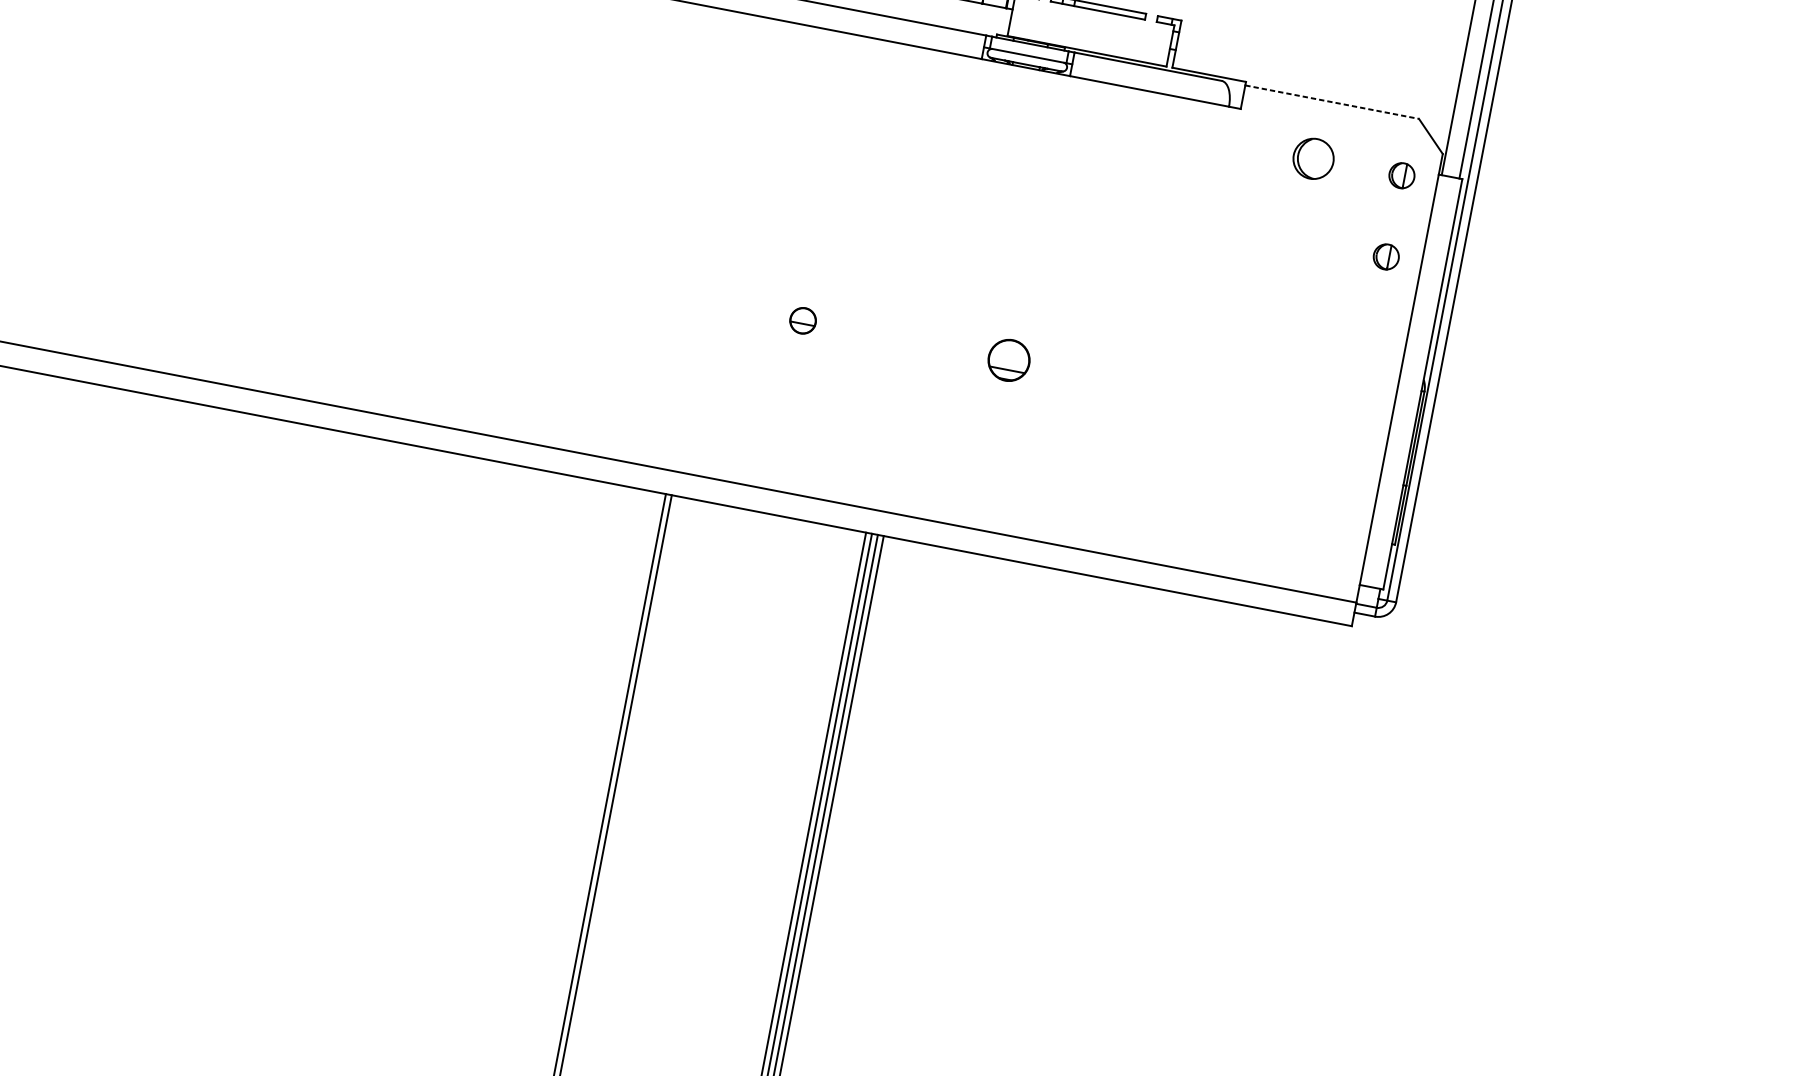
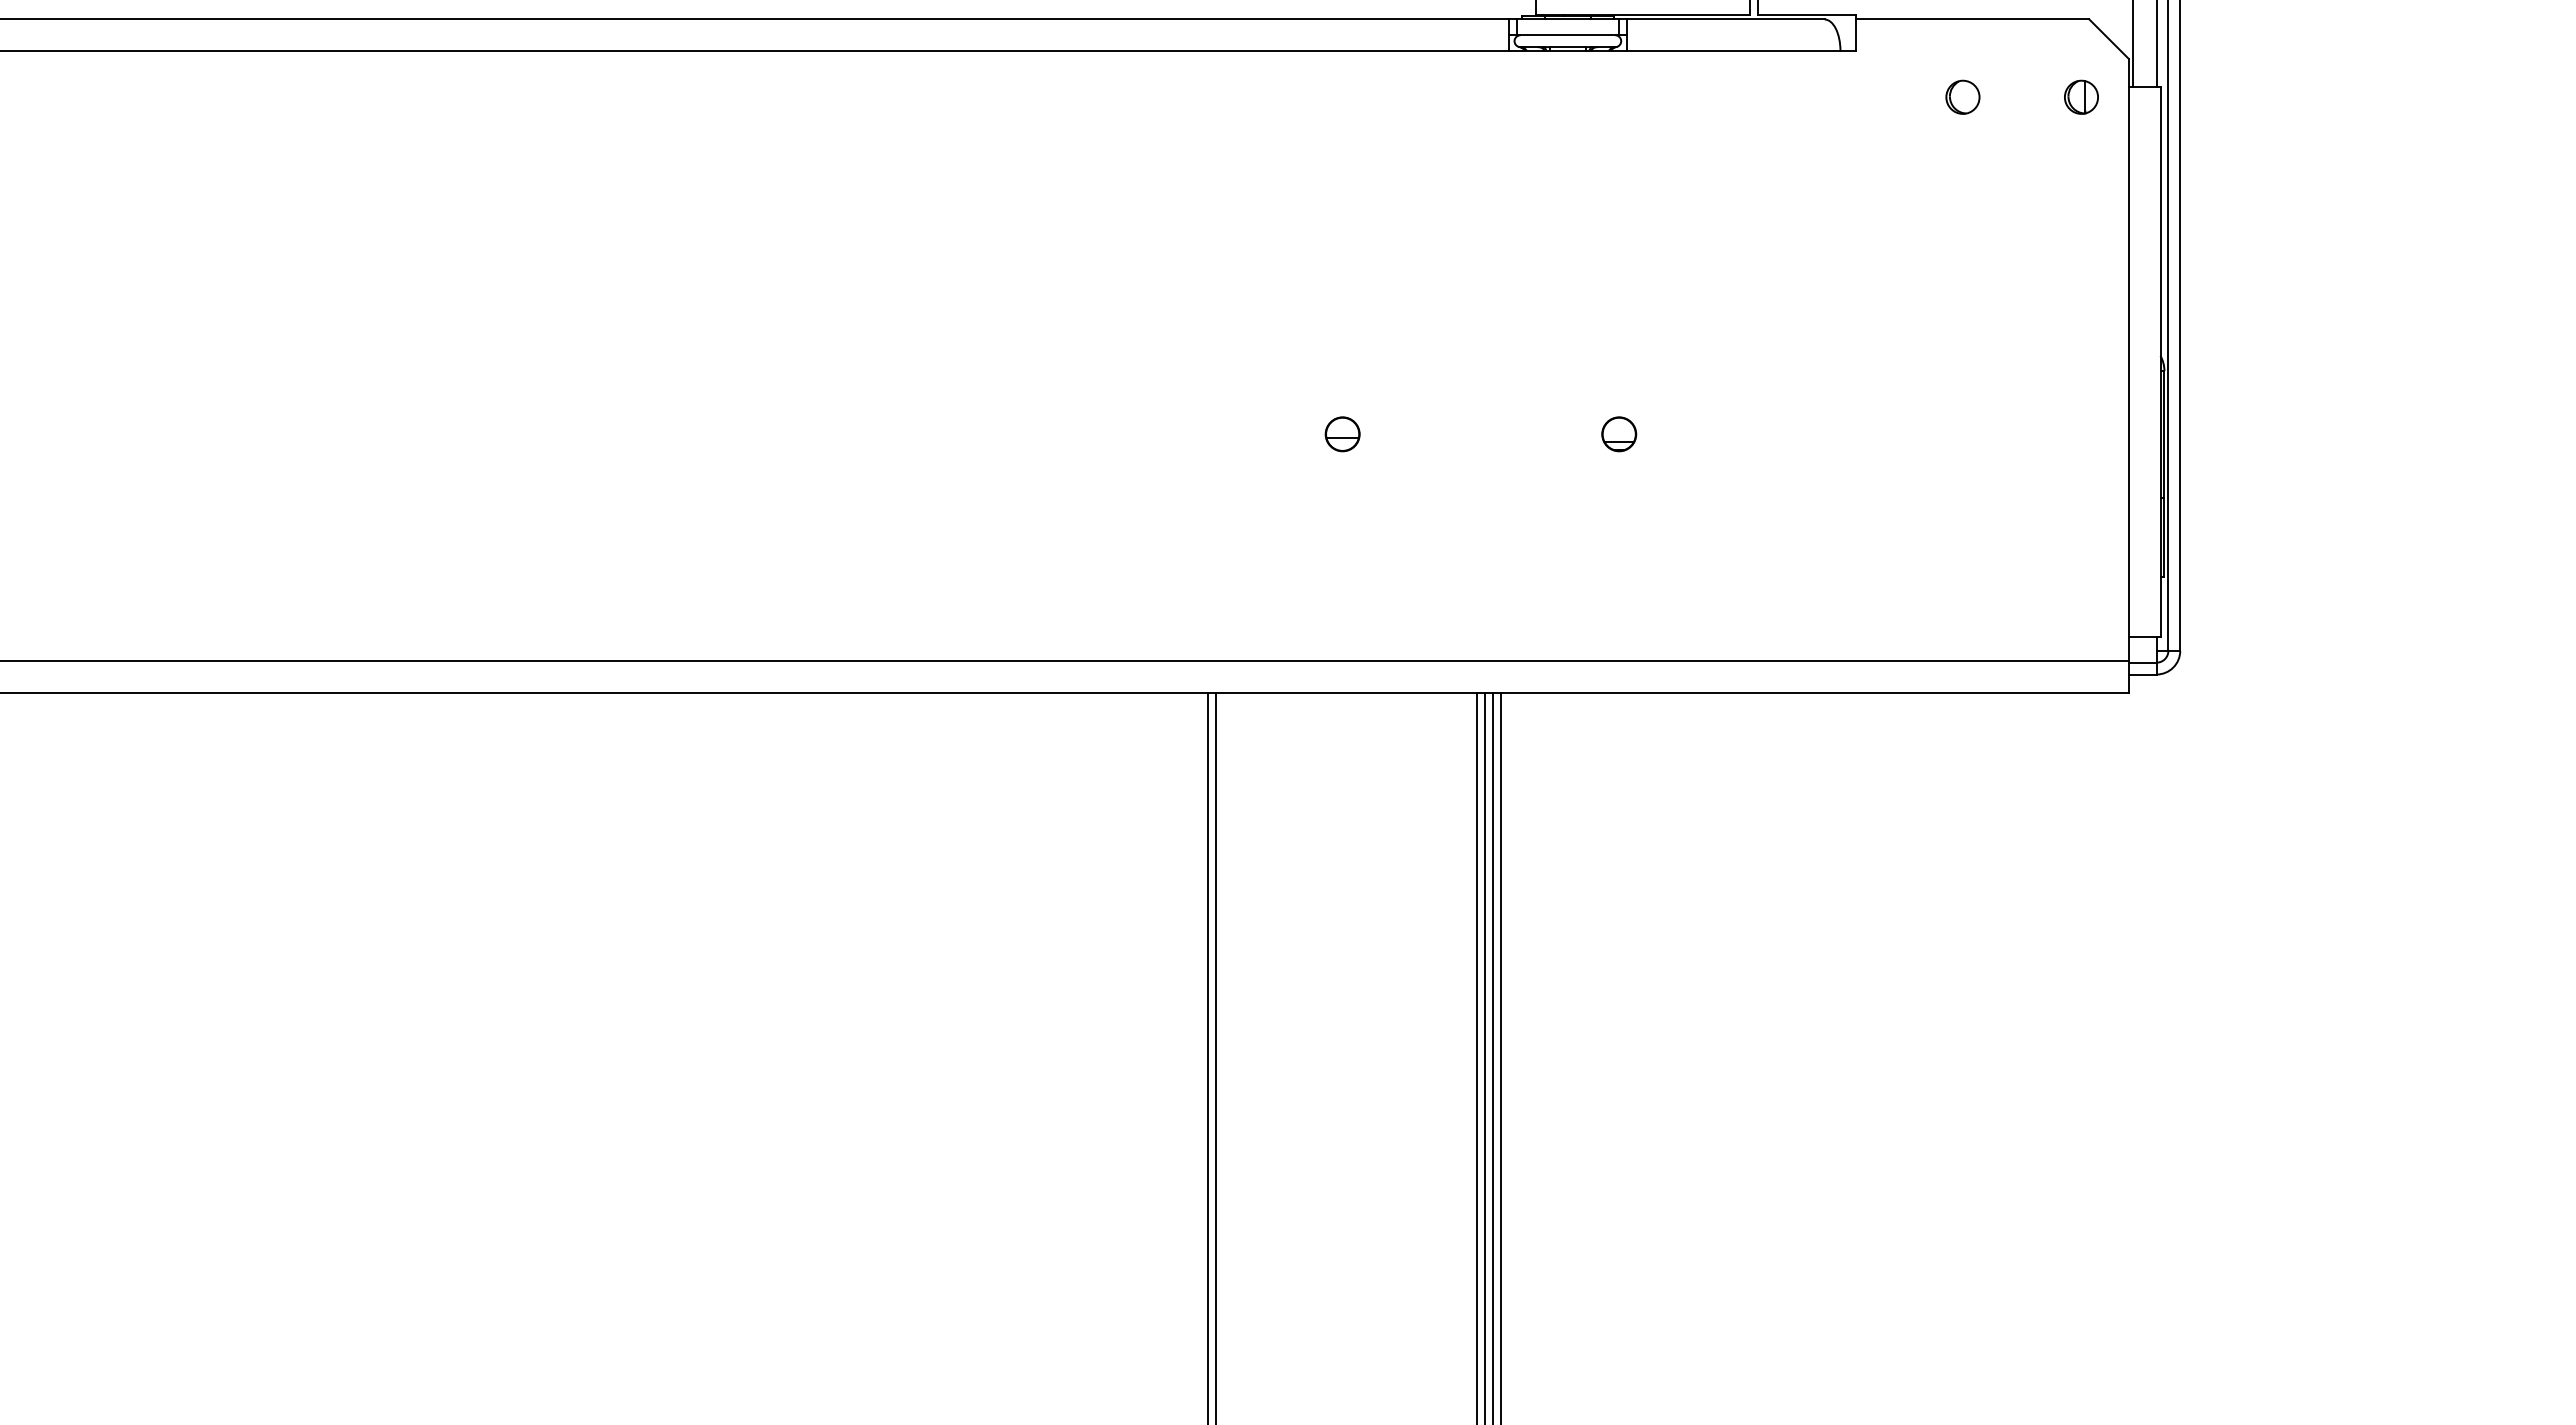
line: (1331, 102) -> (1972, 19), dashed -> solid
part: (1313, 158) -> (1962, 96), size x0.62
part: (1386, 256) -> (2081, 205), removed
part: (1009, 360) -> (1619, 434), size x0.62

